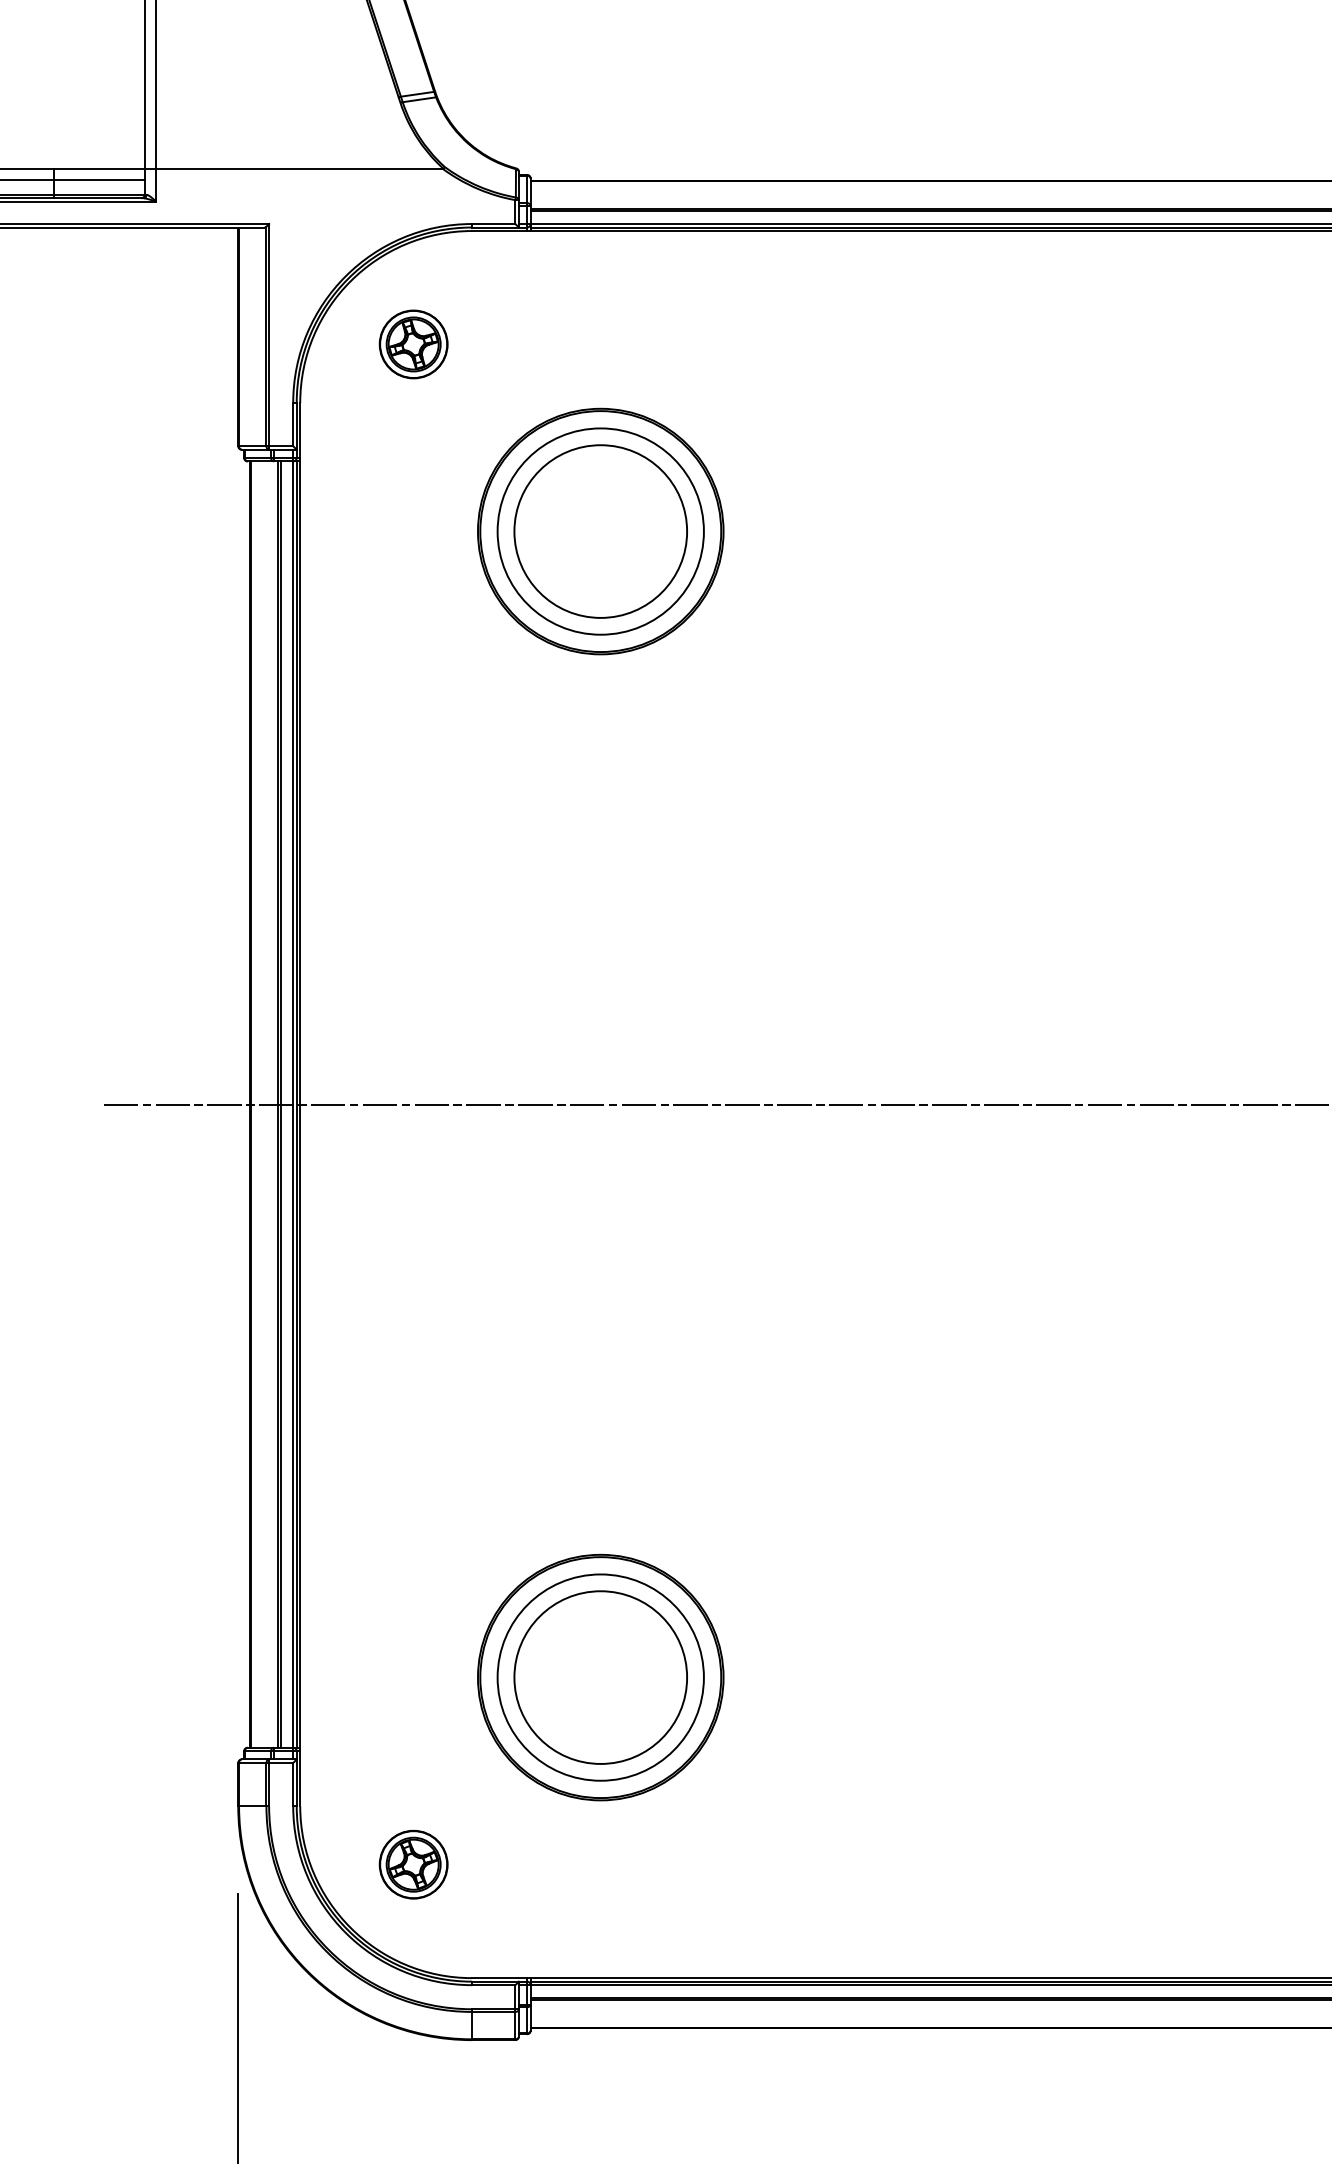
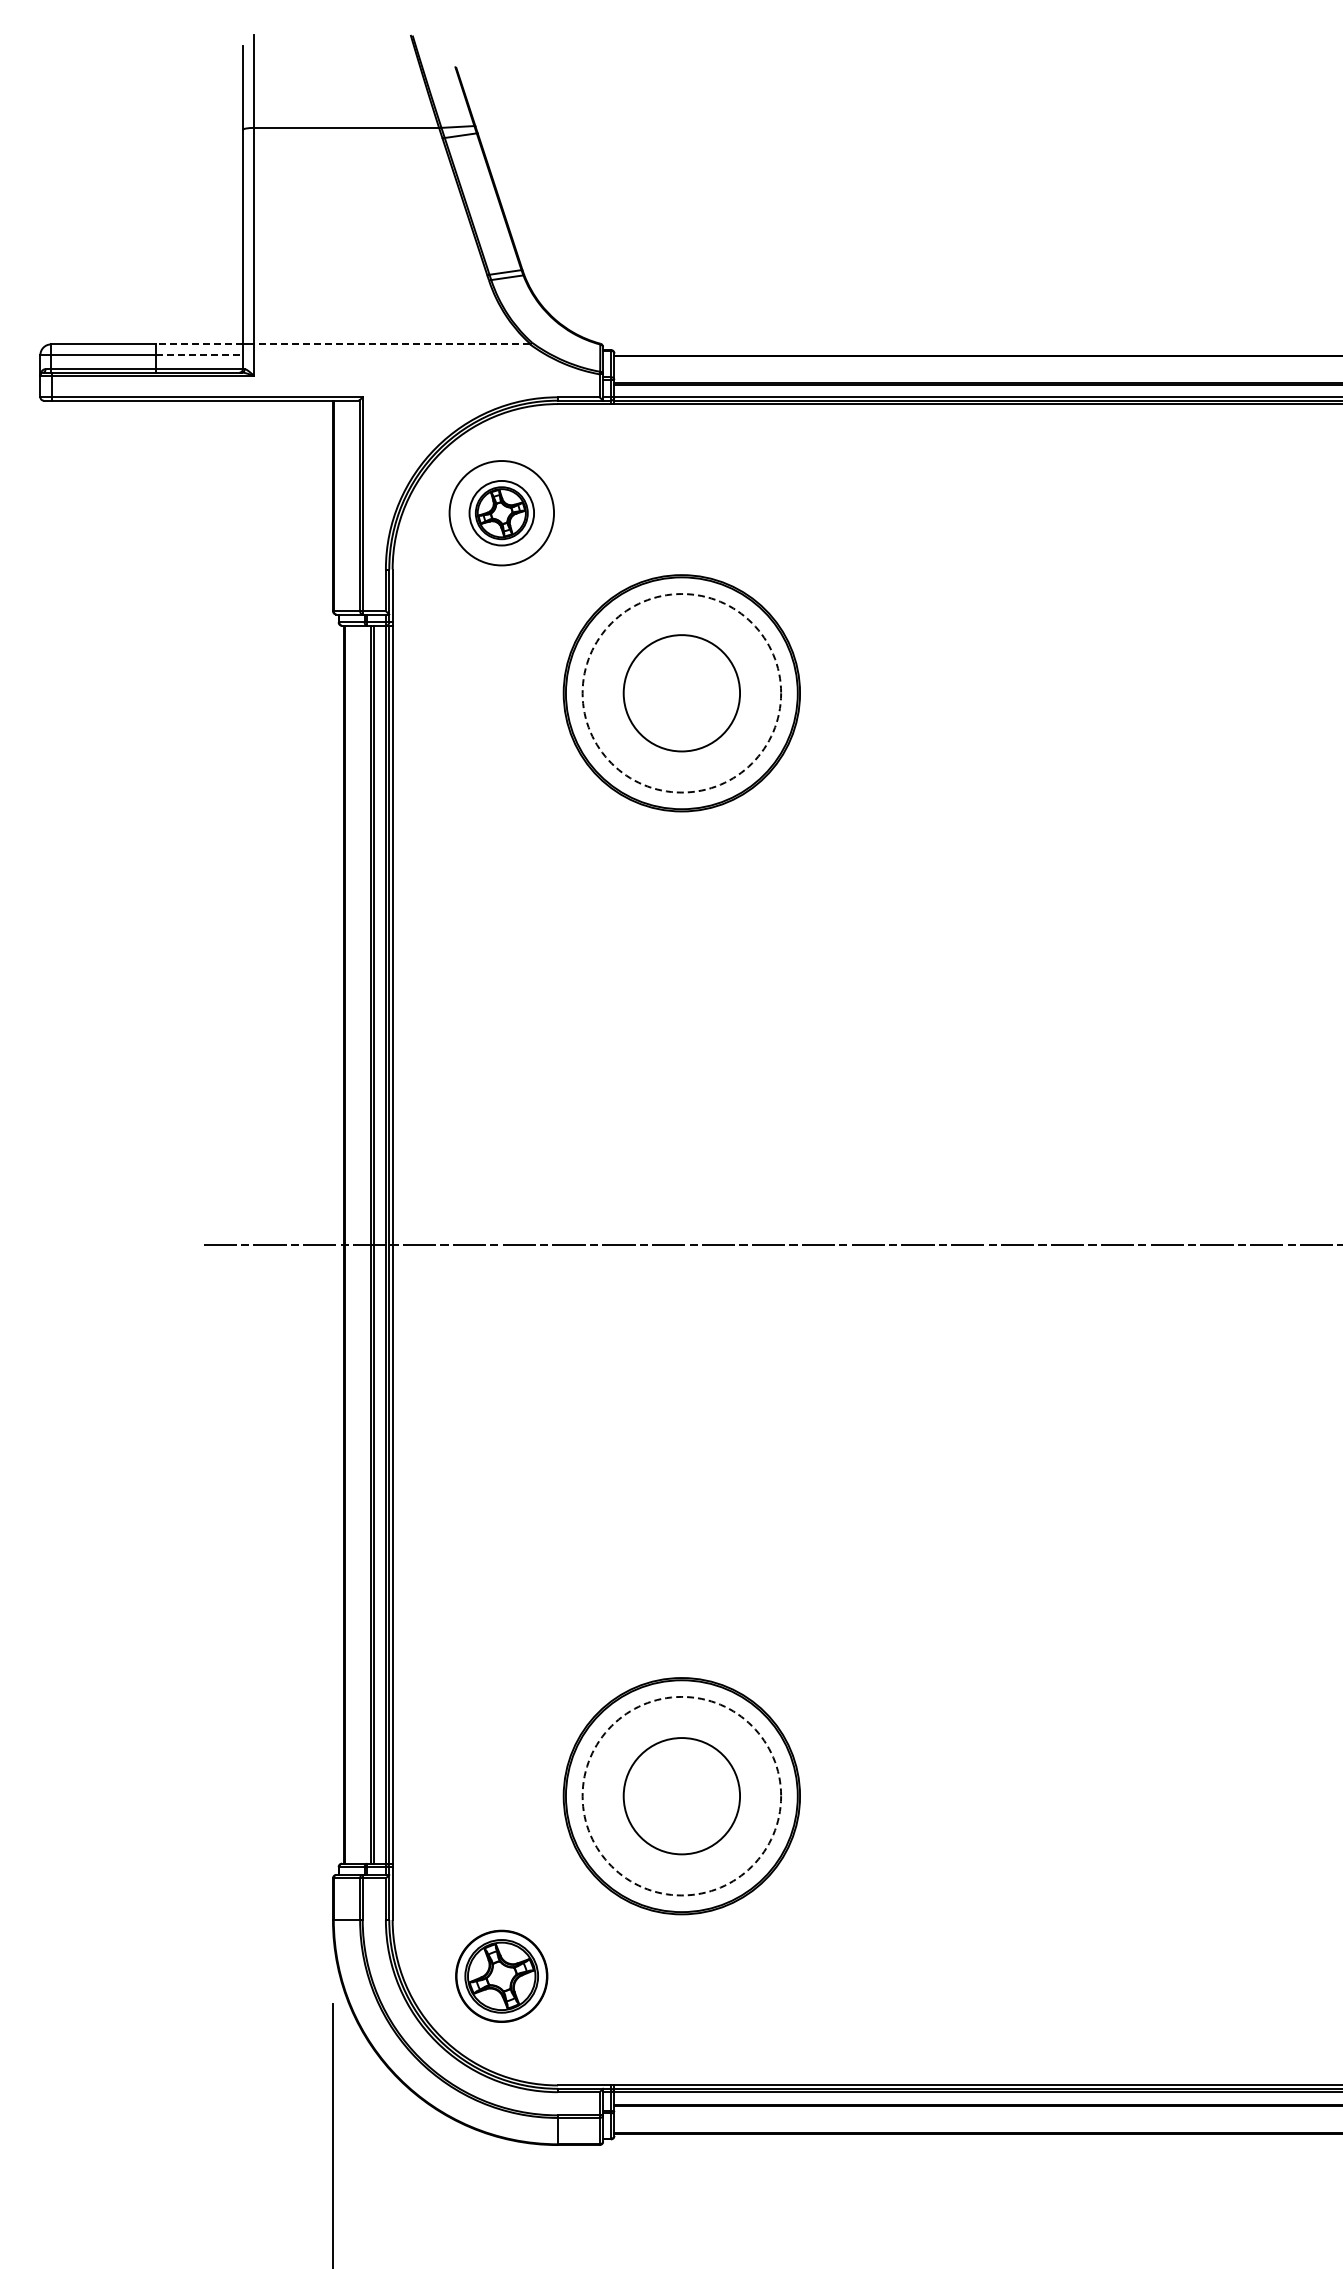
line: (99, 169) -> (199, 344), solid -> dashed
line: (300, 169) -> (392, 344), solid -> dashed
line: (99, 180) -> (199, 355), solid -> dashed
circle: (413, 343) -> (501, 512), size x1.6
circle: (600, 531) -> (681, 693), size x0.7
circle: (600, 531) -> (681, 693), solid -> dashed
circle: (600, 1676) -> (681, 1795), solid -> dashed
circle: (600, 1677) -> (681, 1796), size x0.7
part: (413, 1863) -> (501, 1975), size x1.4

